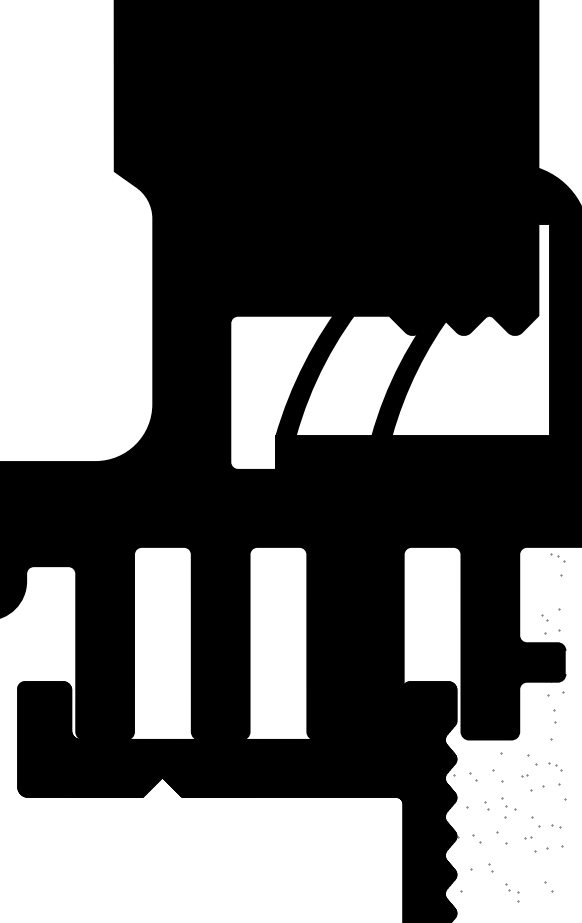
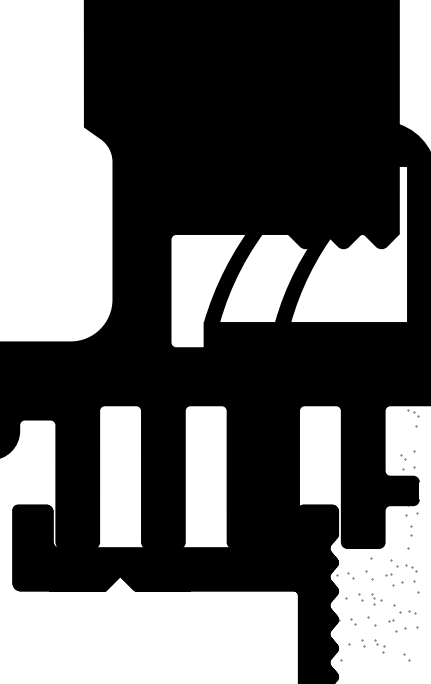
part: (503, 808) -> (372, 599), size x0.71
part: (512, 892) -> (379, 645), moved

